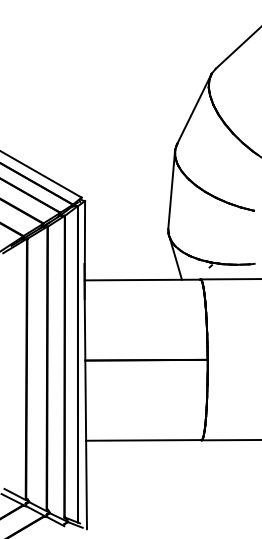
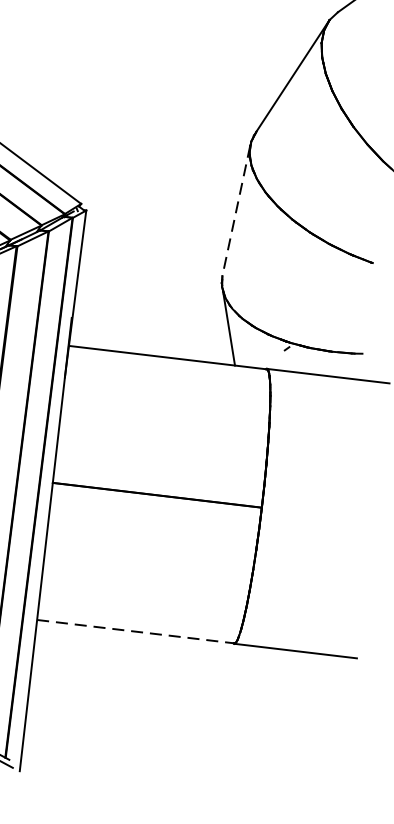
line: (171, 190) -> (236, 210), solid -> dashed
line: (144, 440) -> (136, 631), solid -> dashed

